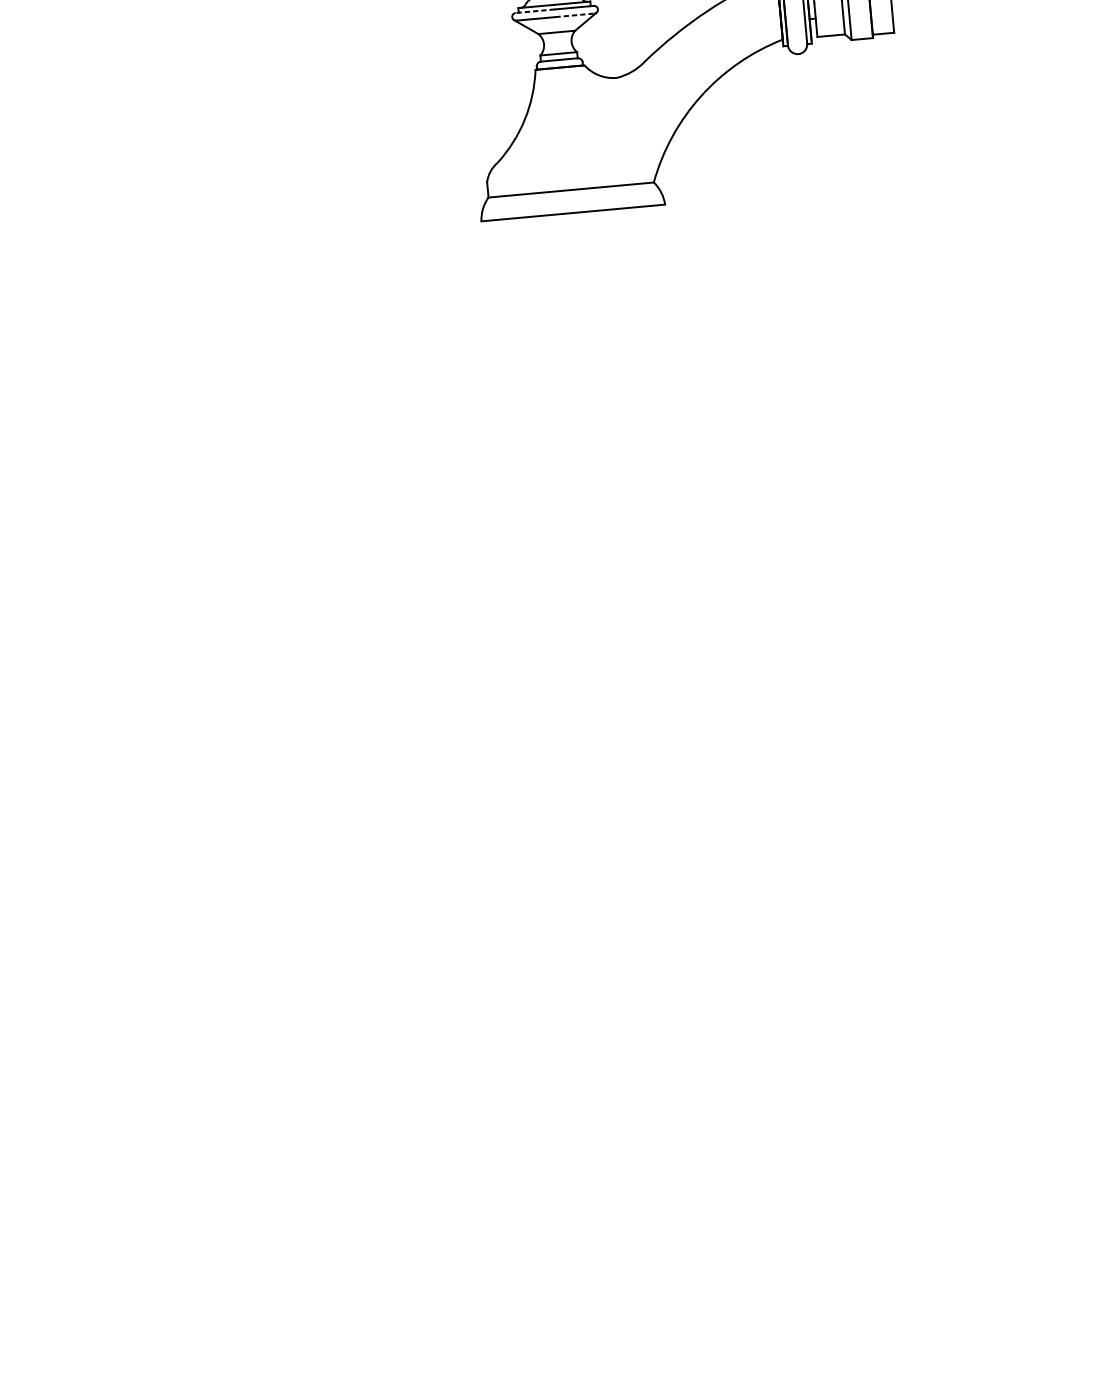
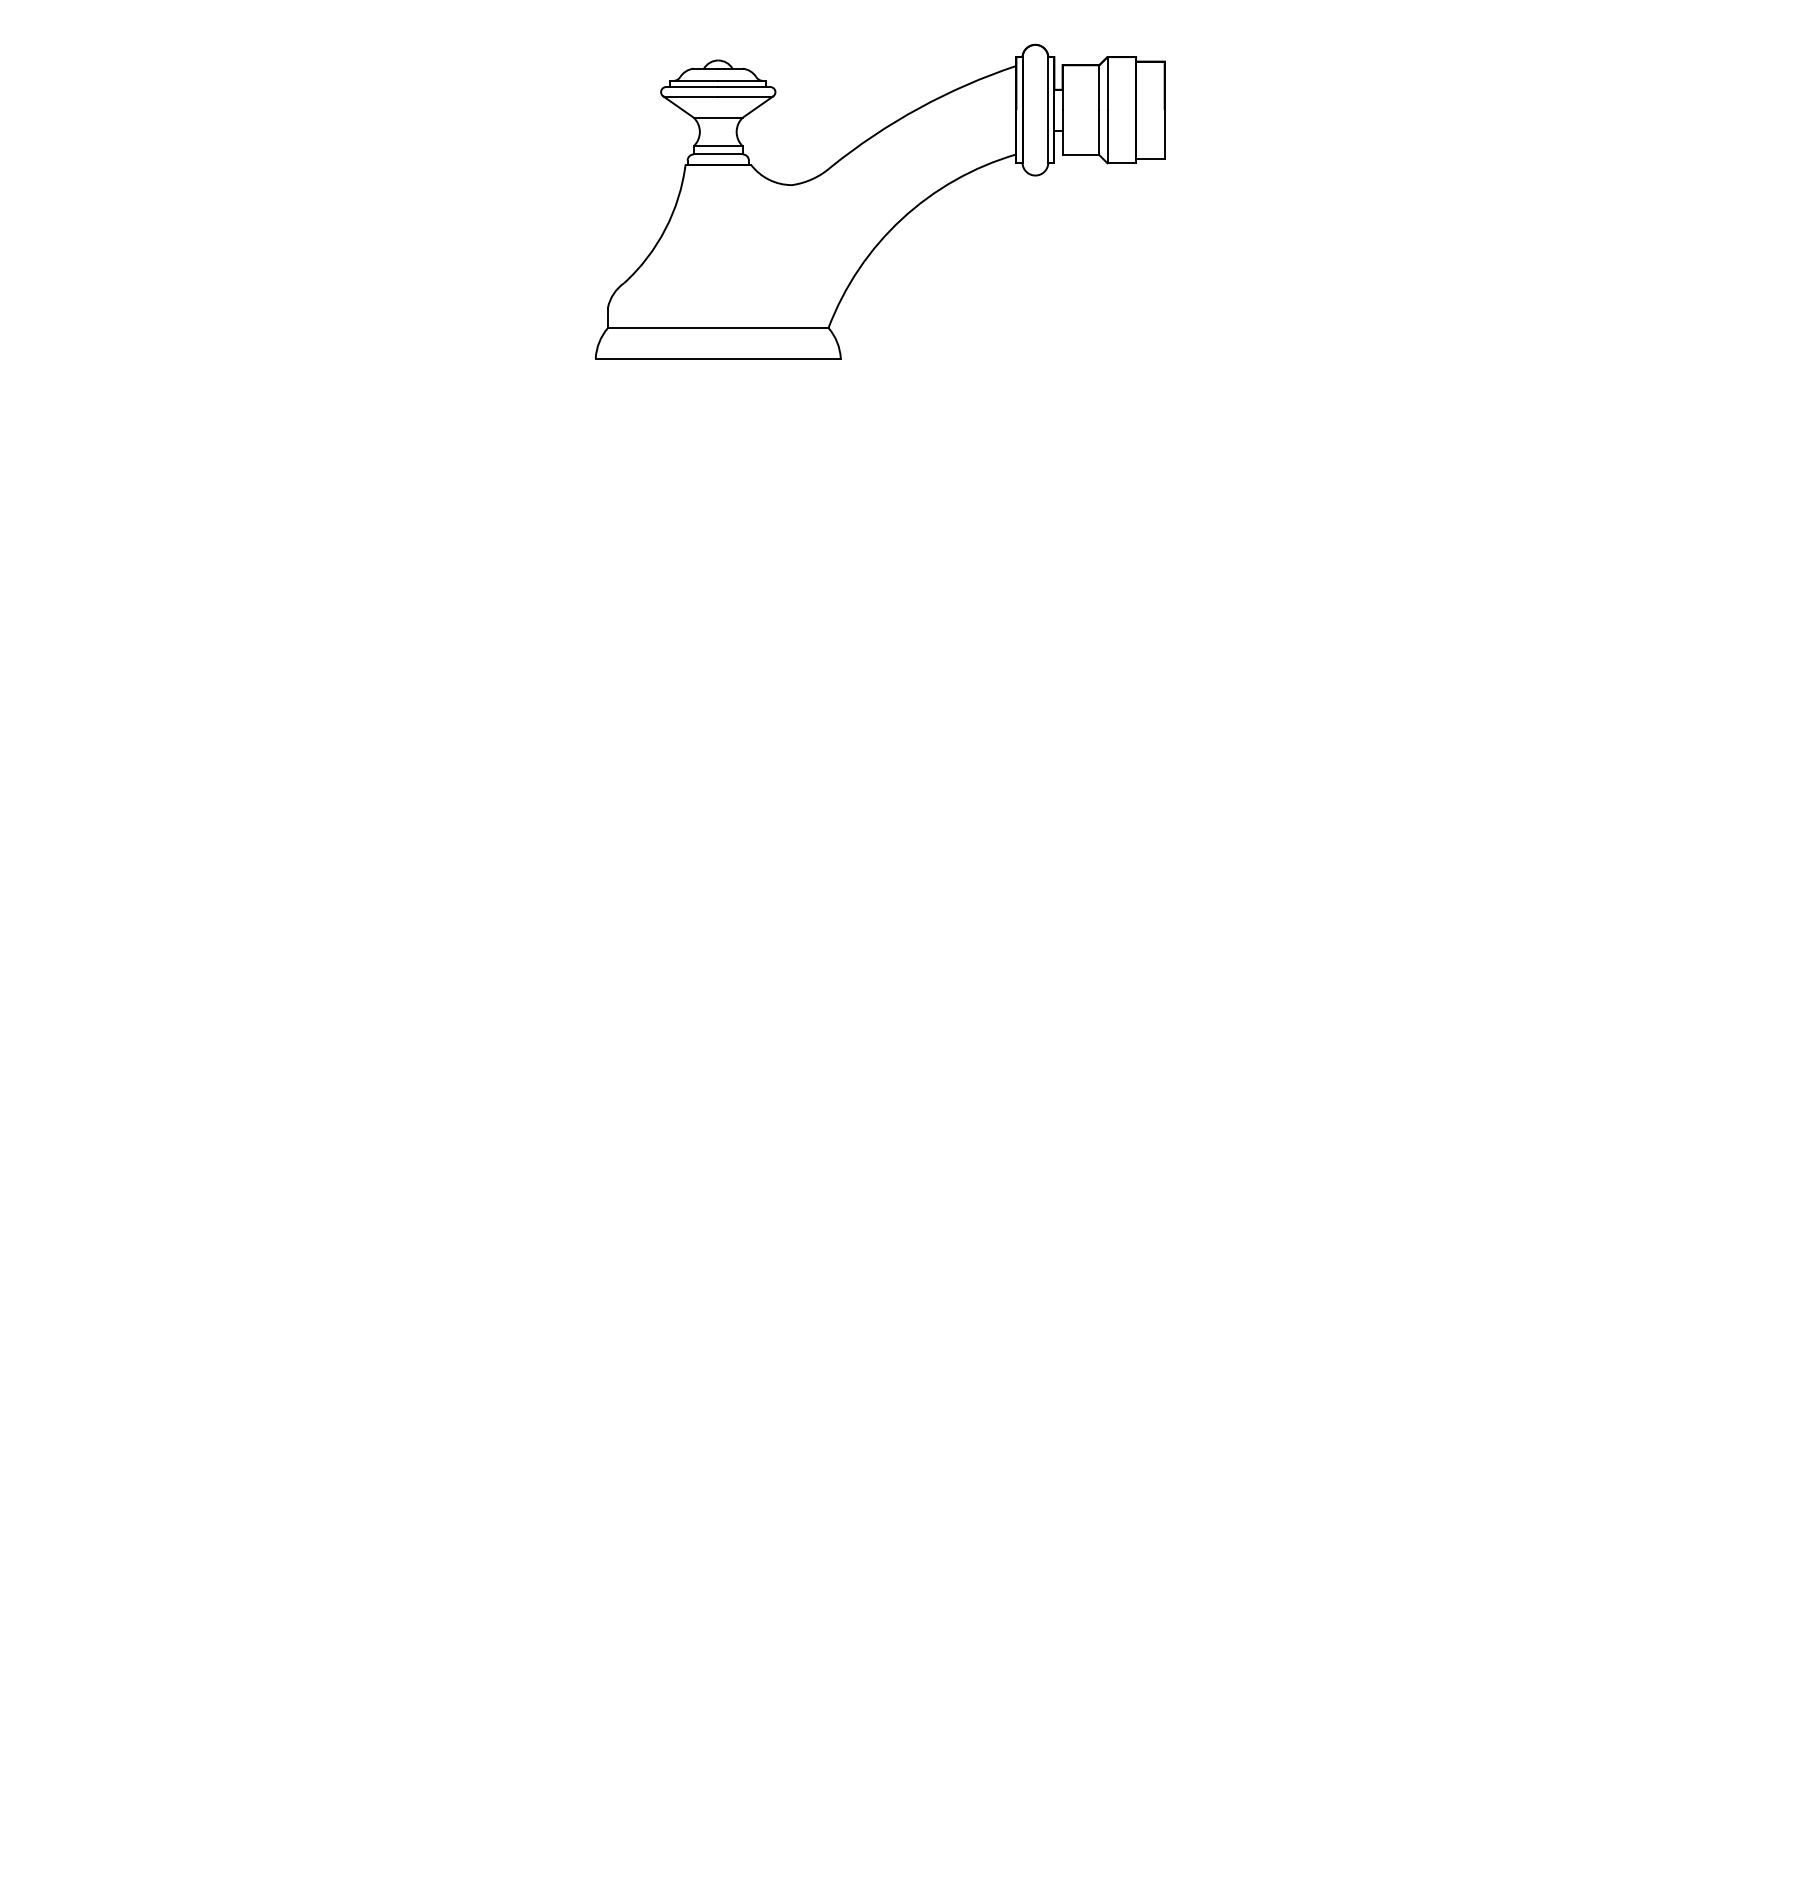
line: (534, 11) -> (691, 87), dashed -> solid
line: (575, 15) -> (744, 97), dashed -> solid

